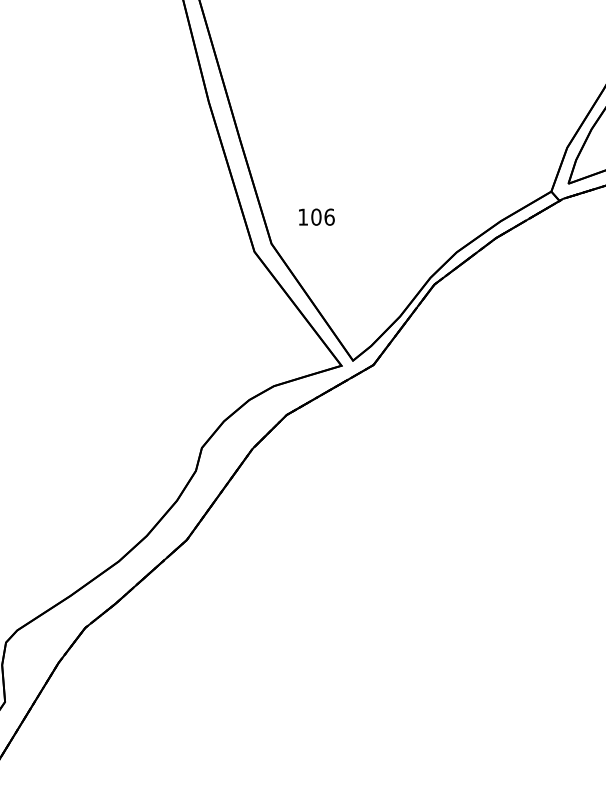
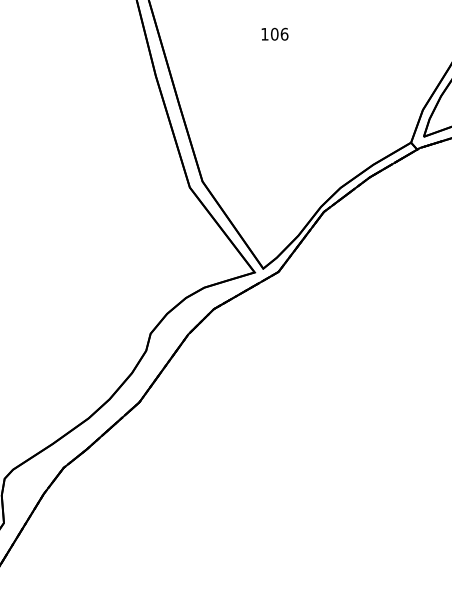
text: (316, 216) -> (274, 33), moved

